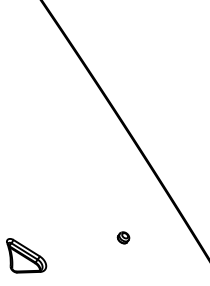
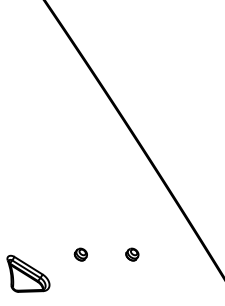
part: (75, 237) -> (80, 254), added

